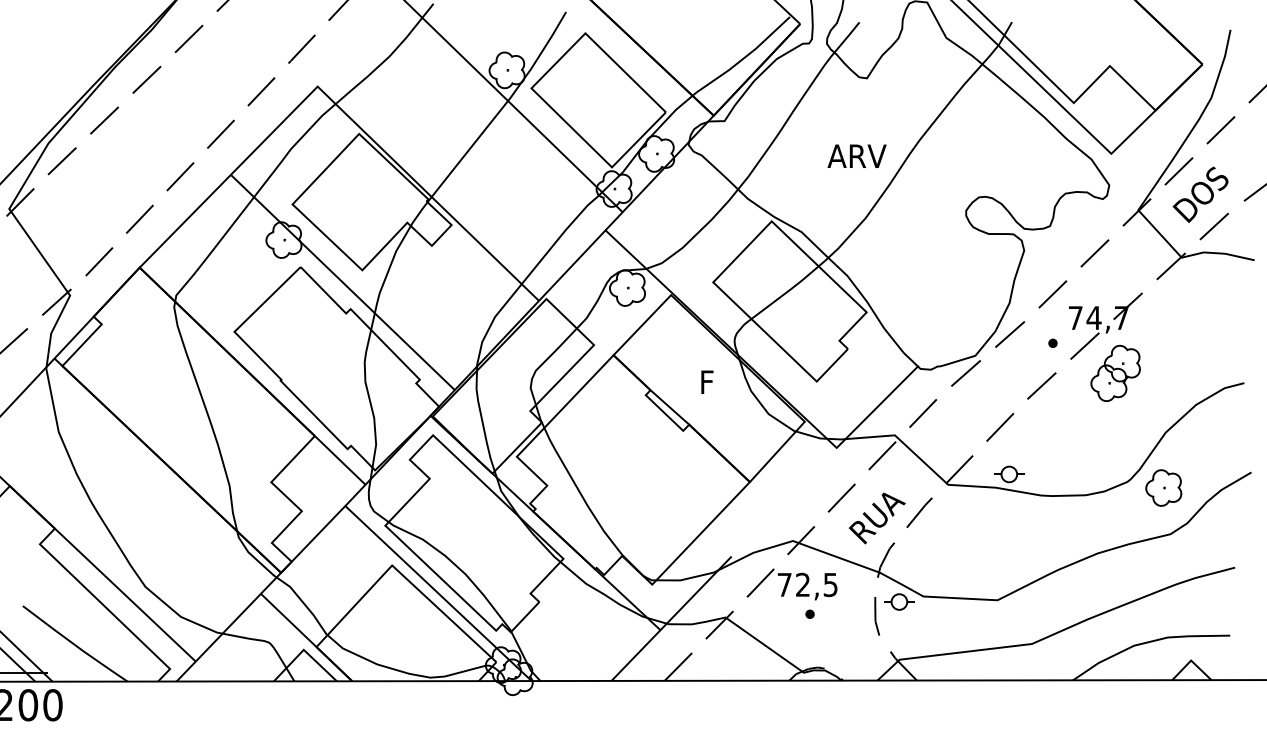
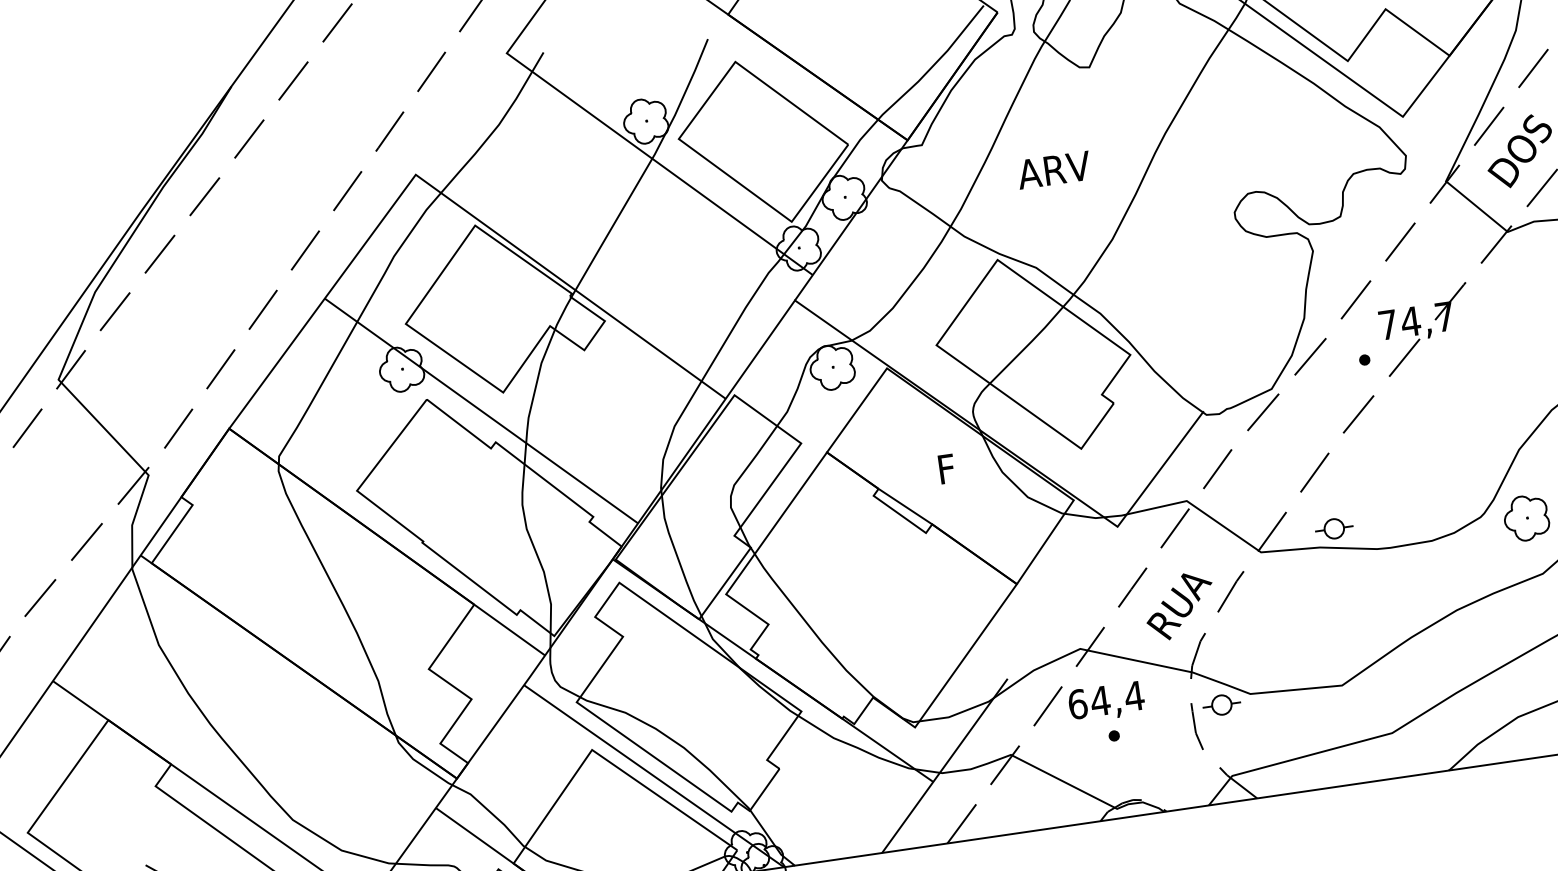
text: (856, 155) -> (1053, 169), moved
part: (1115, 372) -> (1446, 384), removed
text: (807, 584) -> (1105, 699), 72,5 -> 64,4

